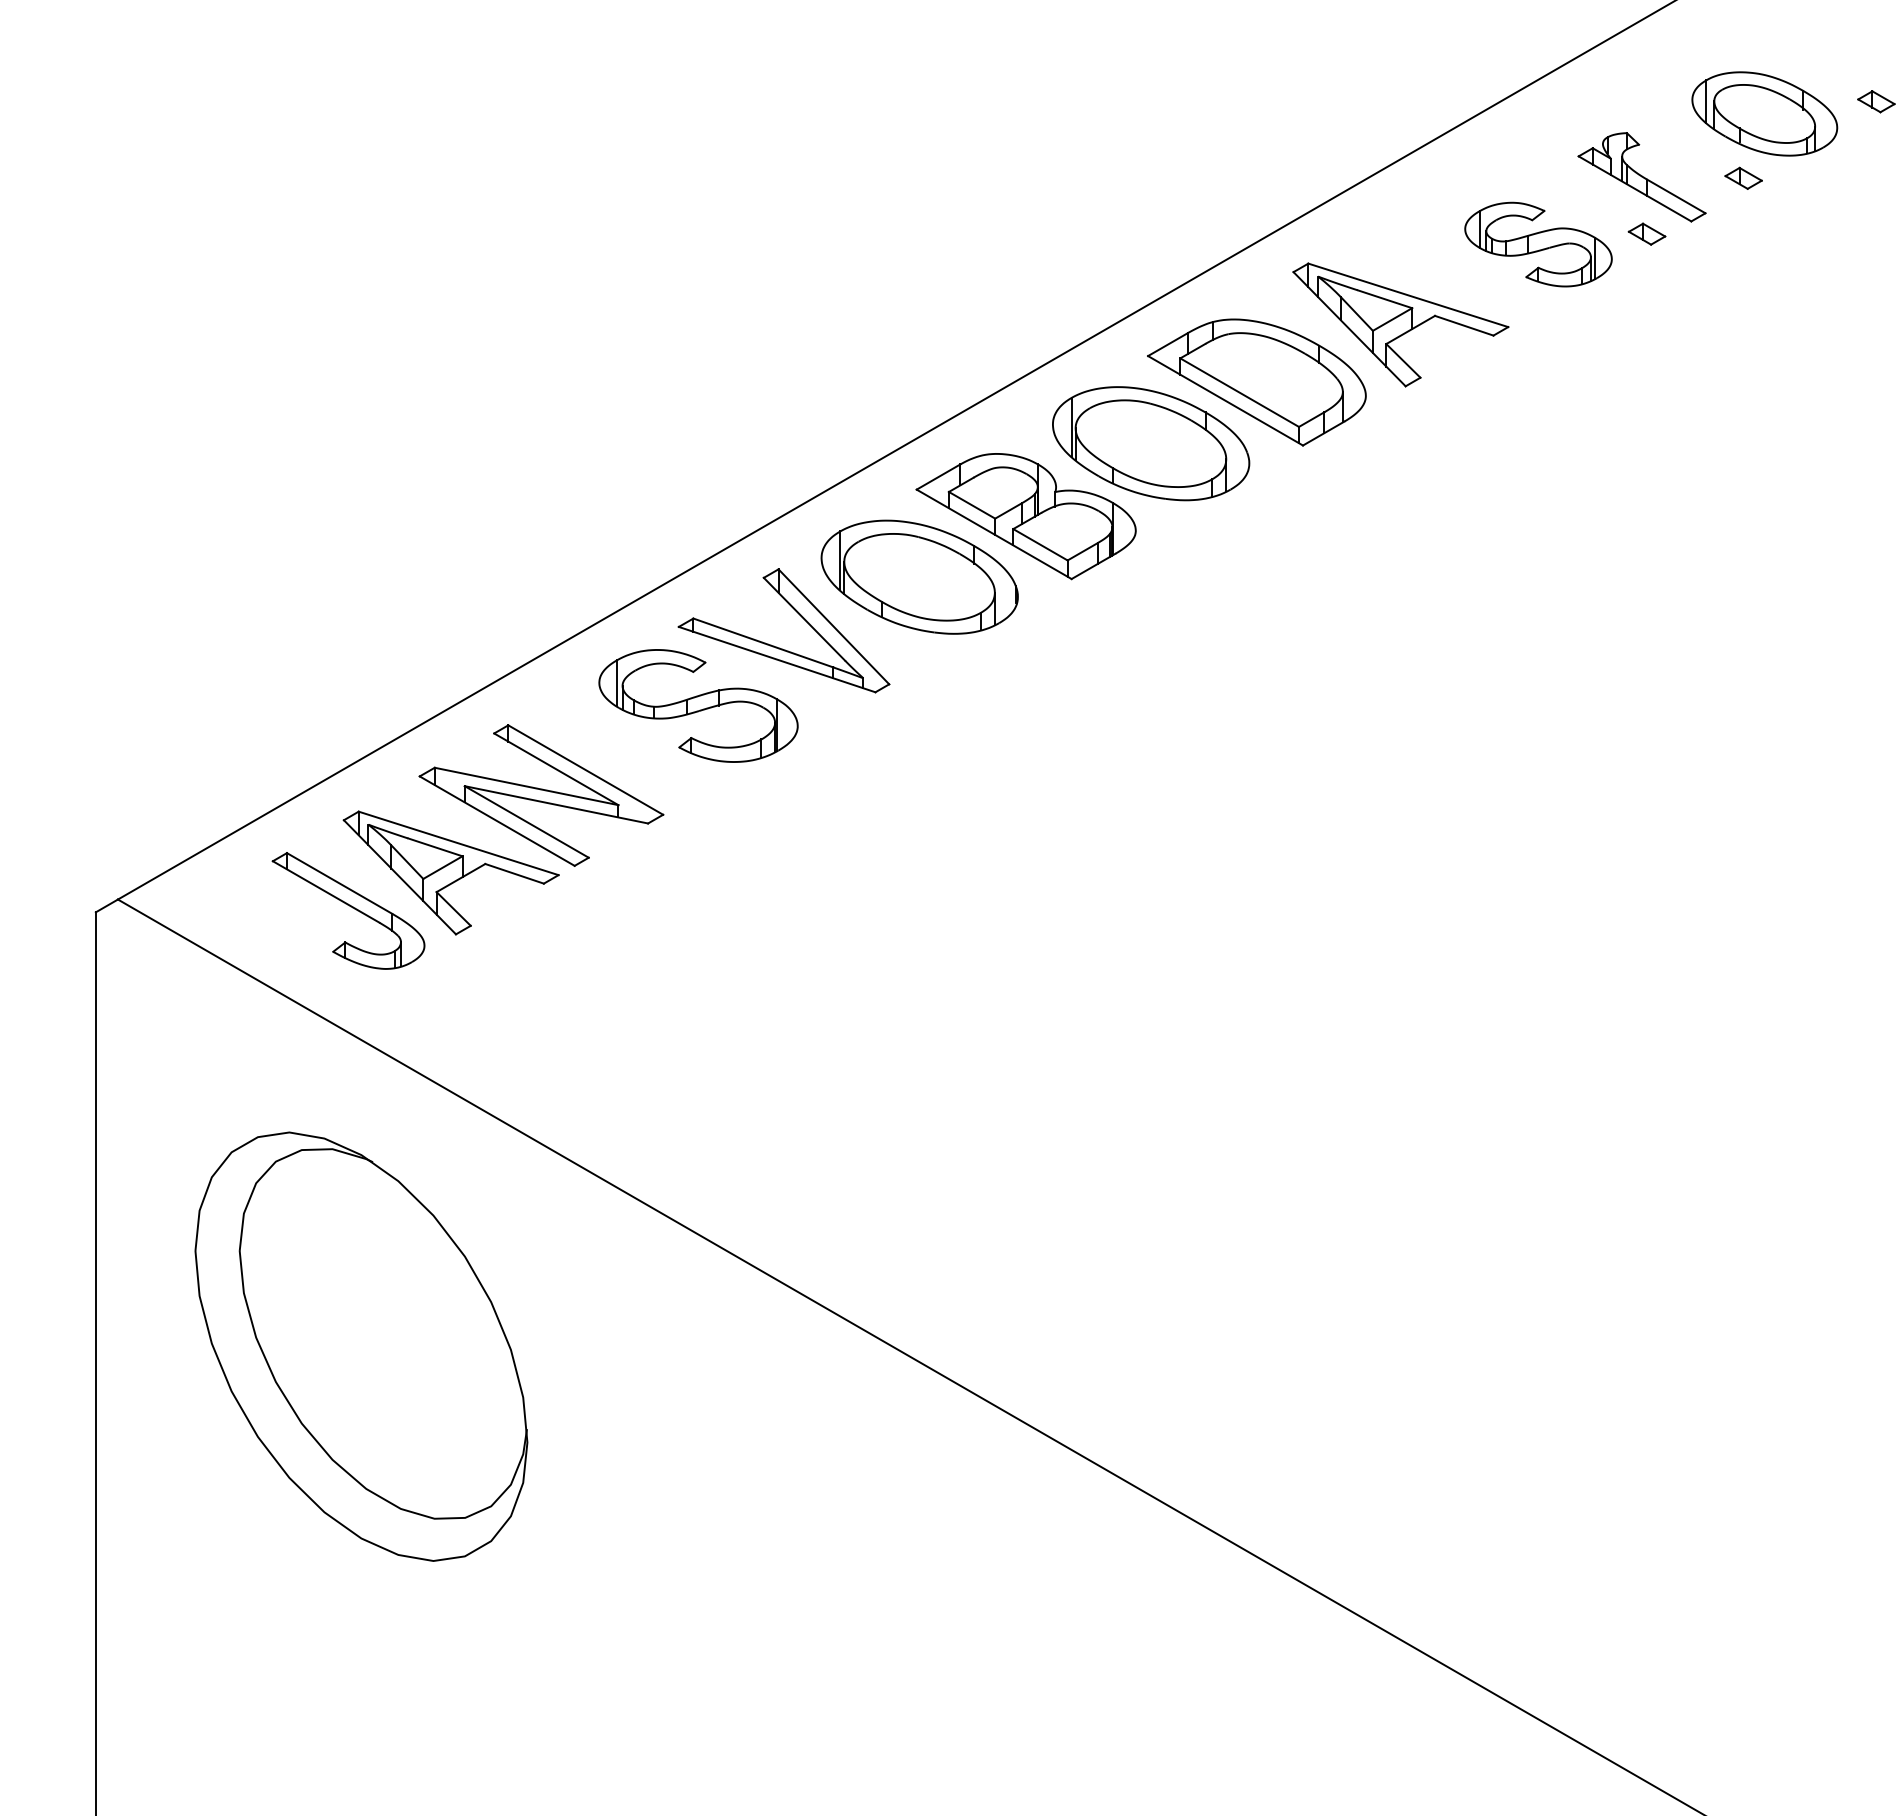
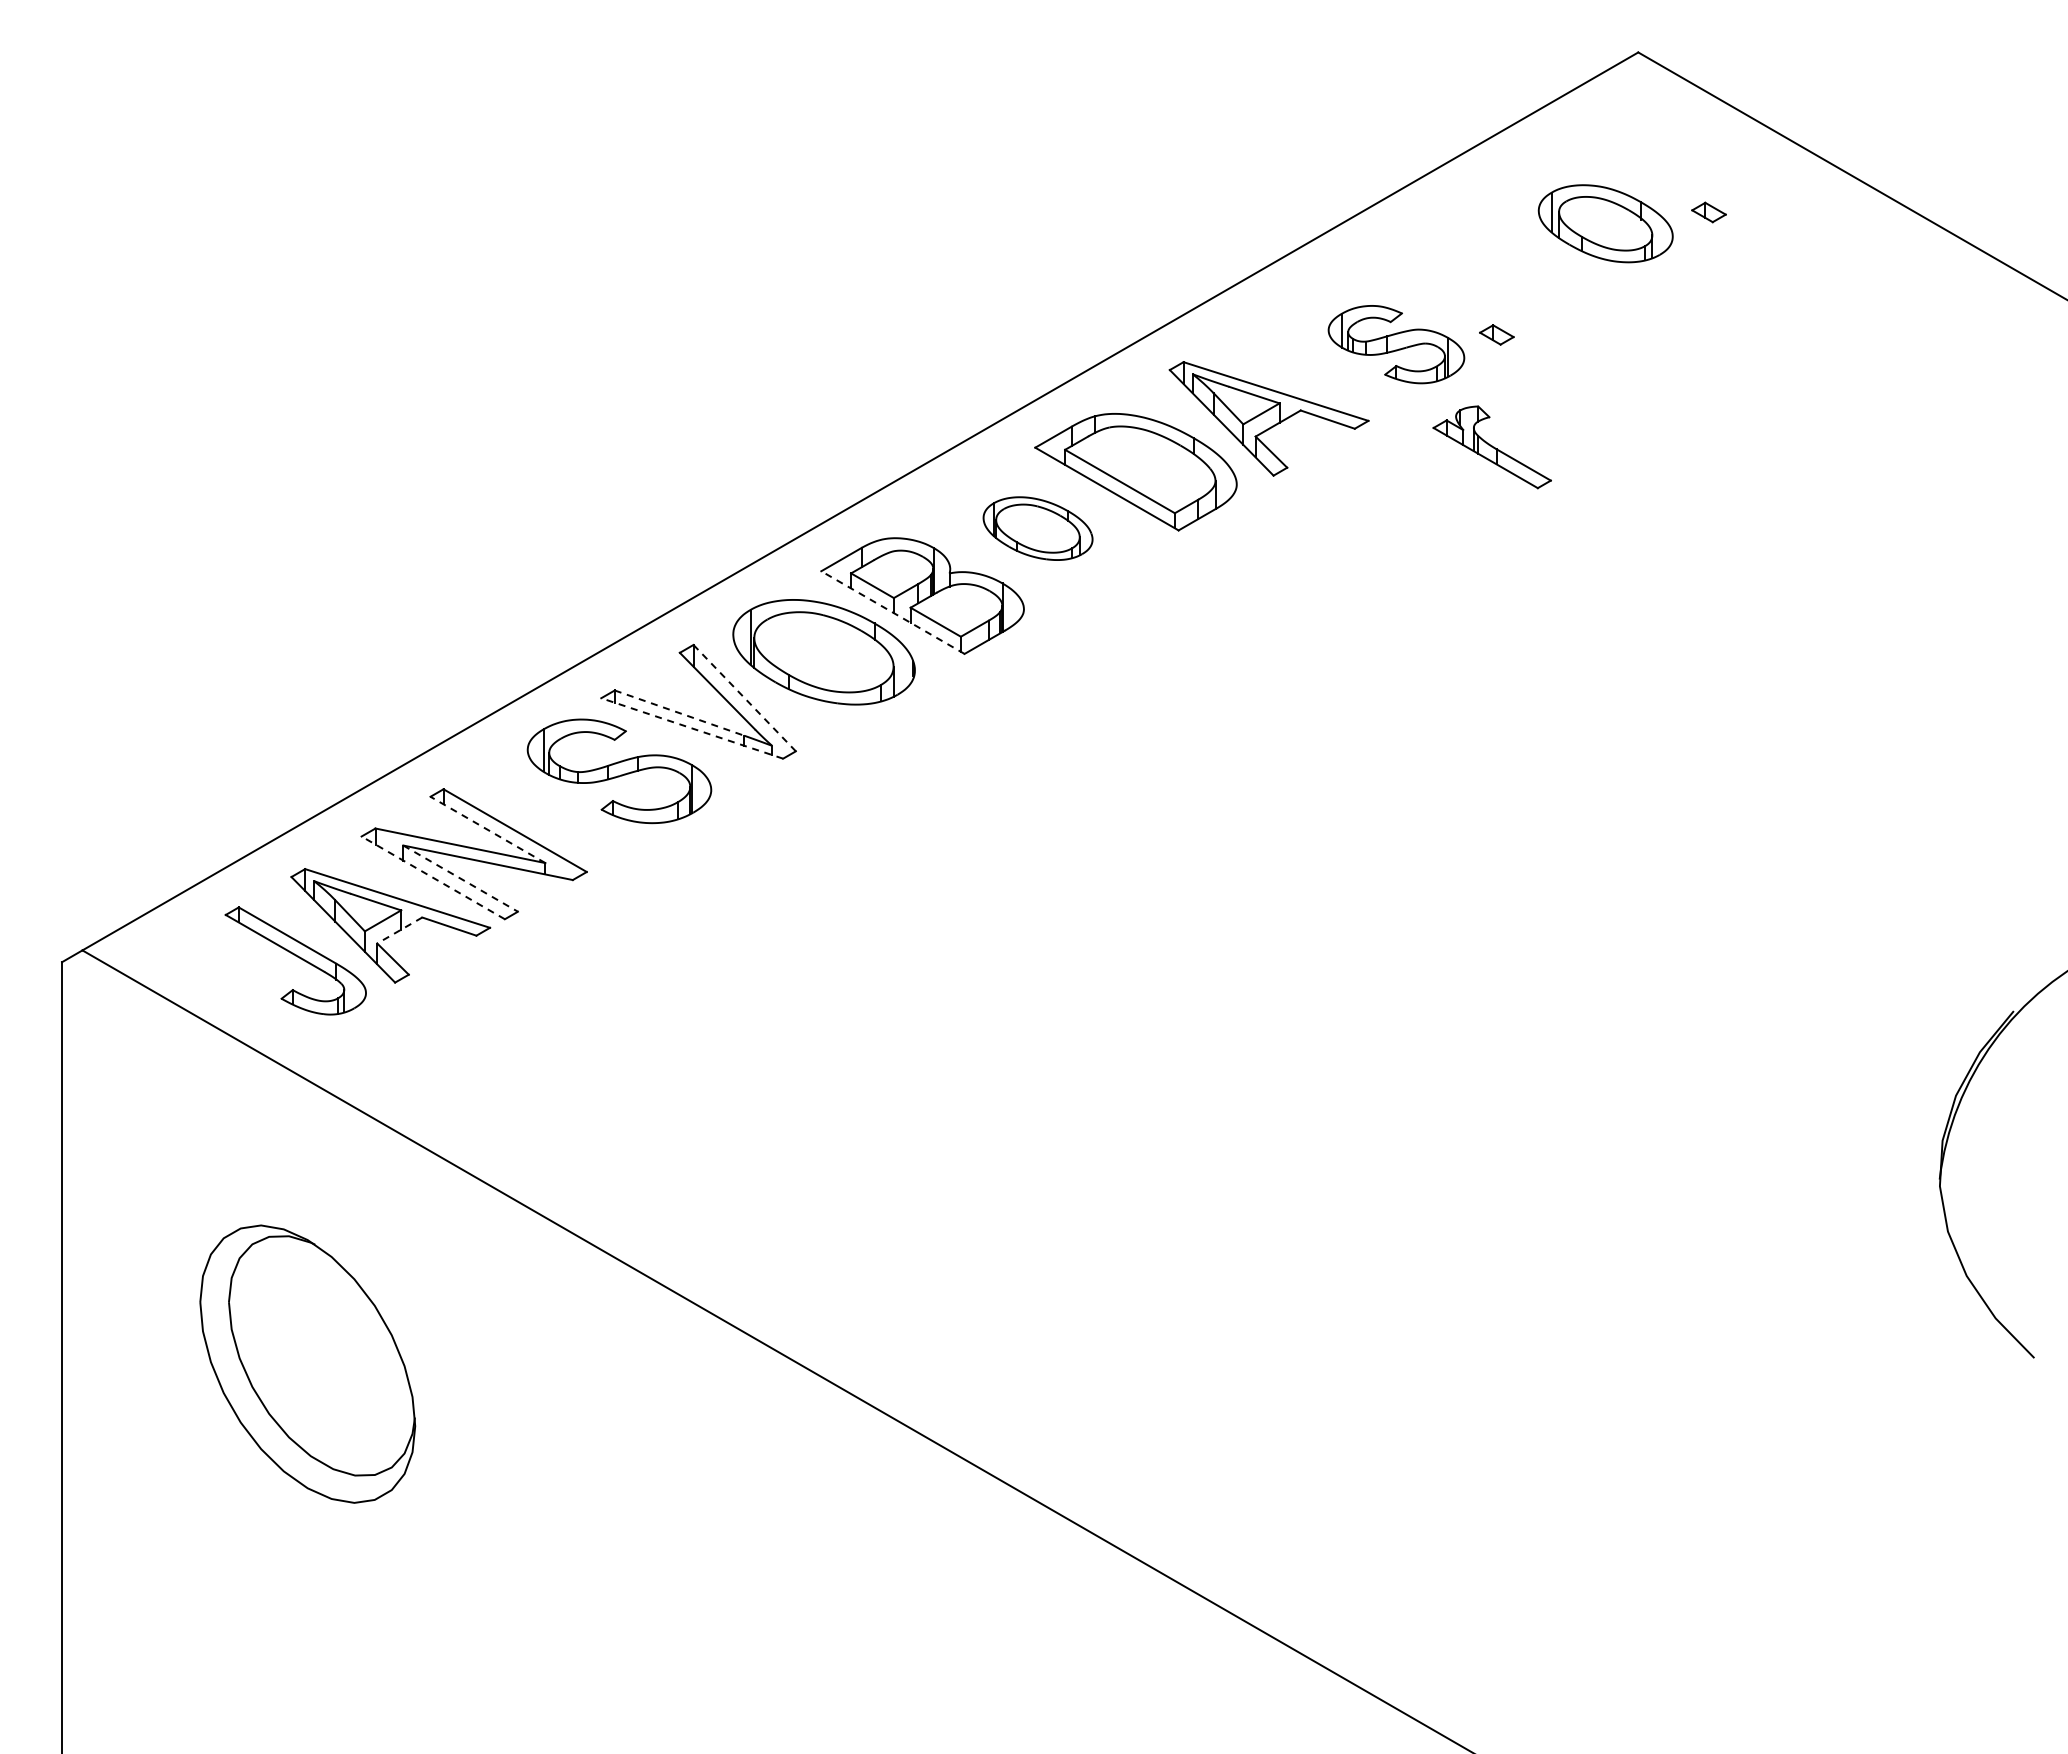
part: (1641, 177) -> (1491, 447), moved
part: (1743, 178) -> (1586, 283), removed
part: (1150, 443) -> (1037, 528), size x0.6
line: (993, 534) -> (892, 612), solid -> dashed
line: (833, 627) -> (744, 698), solid -> dashed
line: (763, 643) -> (679, 713), solid -> dashed
line: (777, 659) -> (692, 728), solid -> dashed
line: (555, 768) -> (487, 829), solid -> dashed
line: (497, 820) -> (433, 877), solid -> dashed
line: (527, 821) -> (461, 878), solid -> dashed
line: (460, 878) -> (399, 930), solid -> dashed
part: (361, 1347) -> (307, 1364), size x0.7

